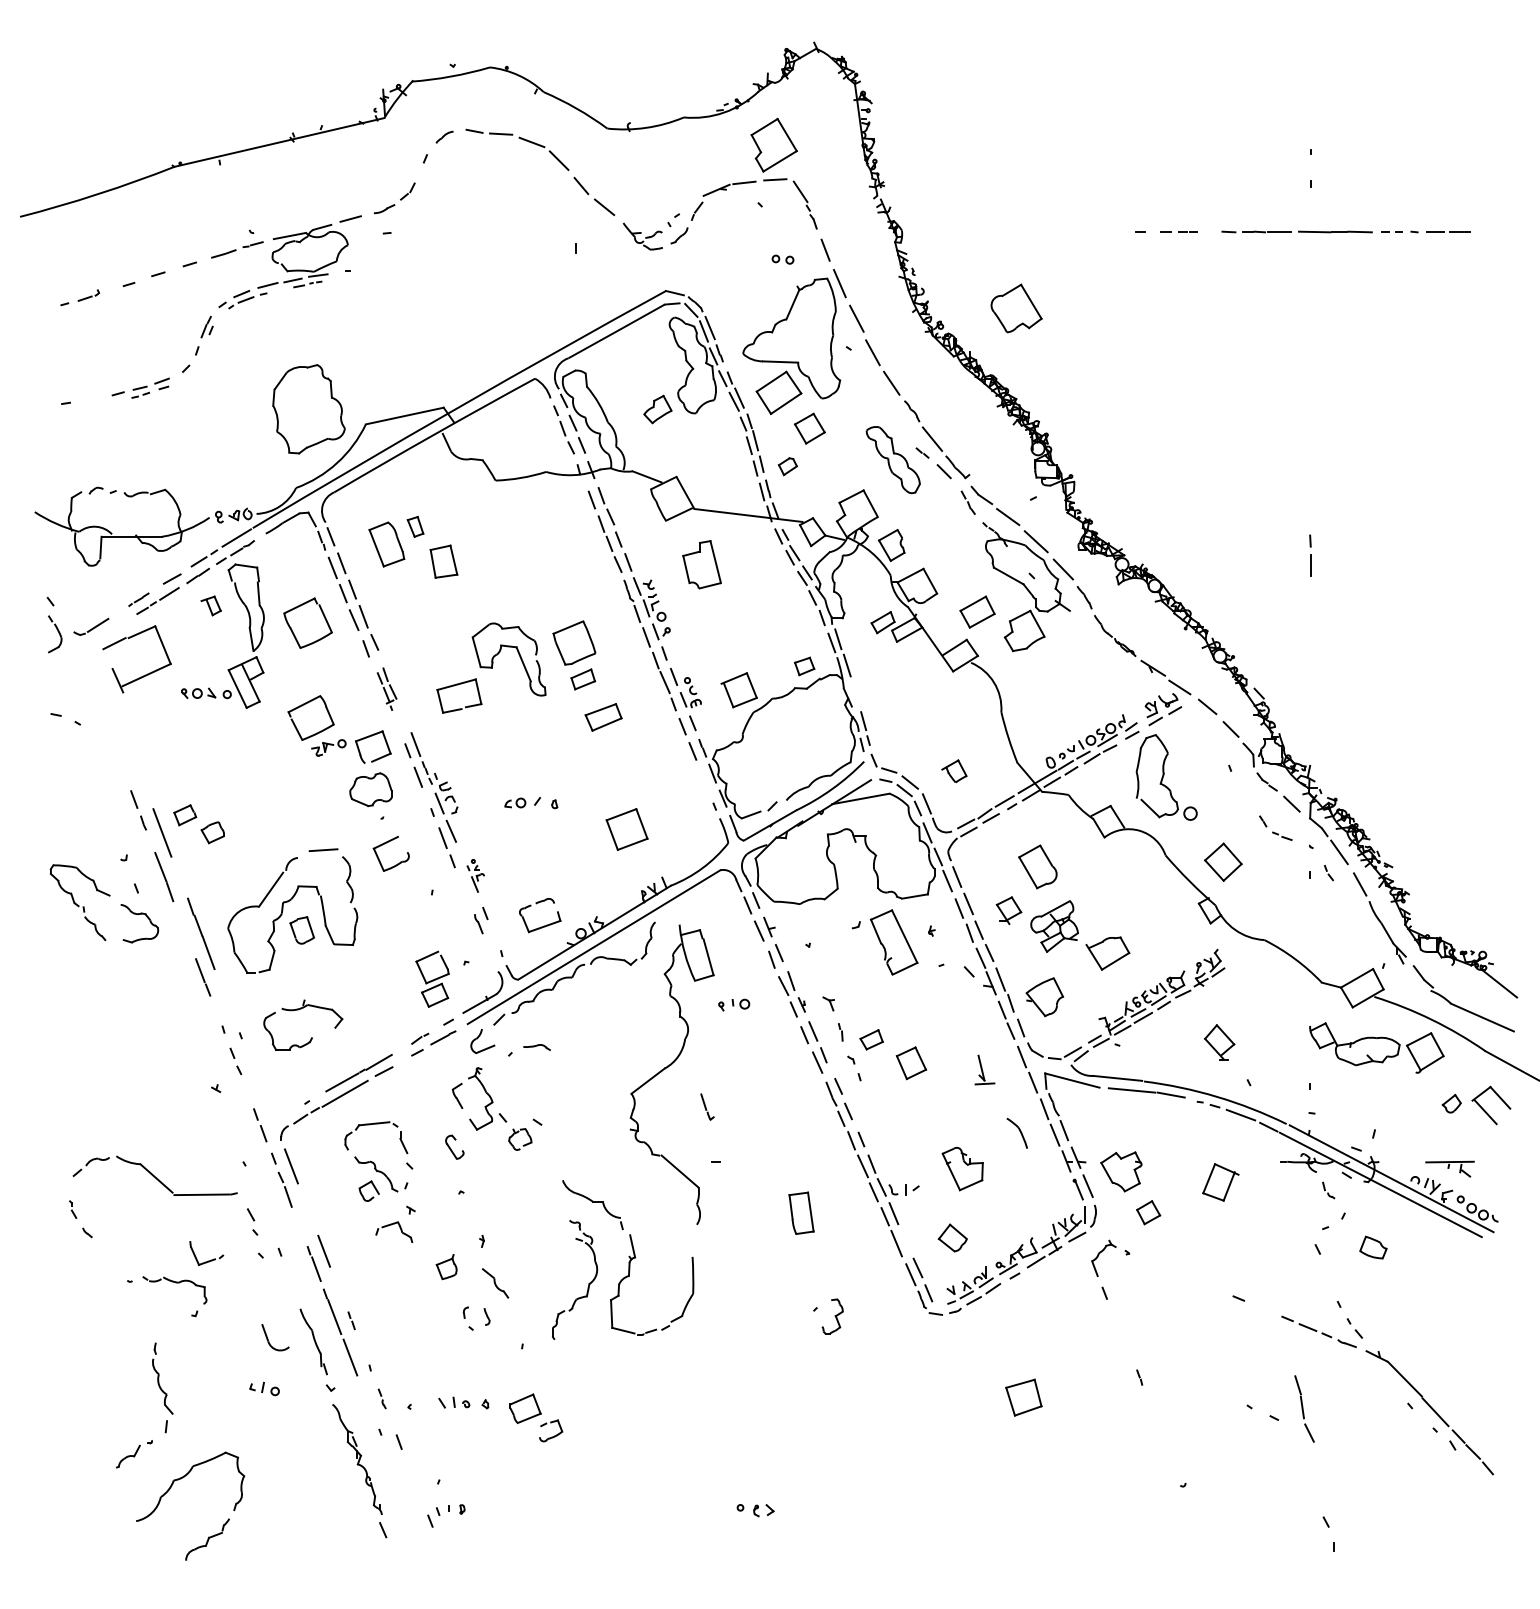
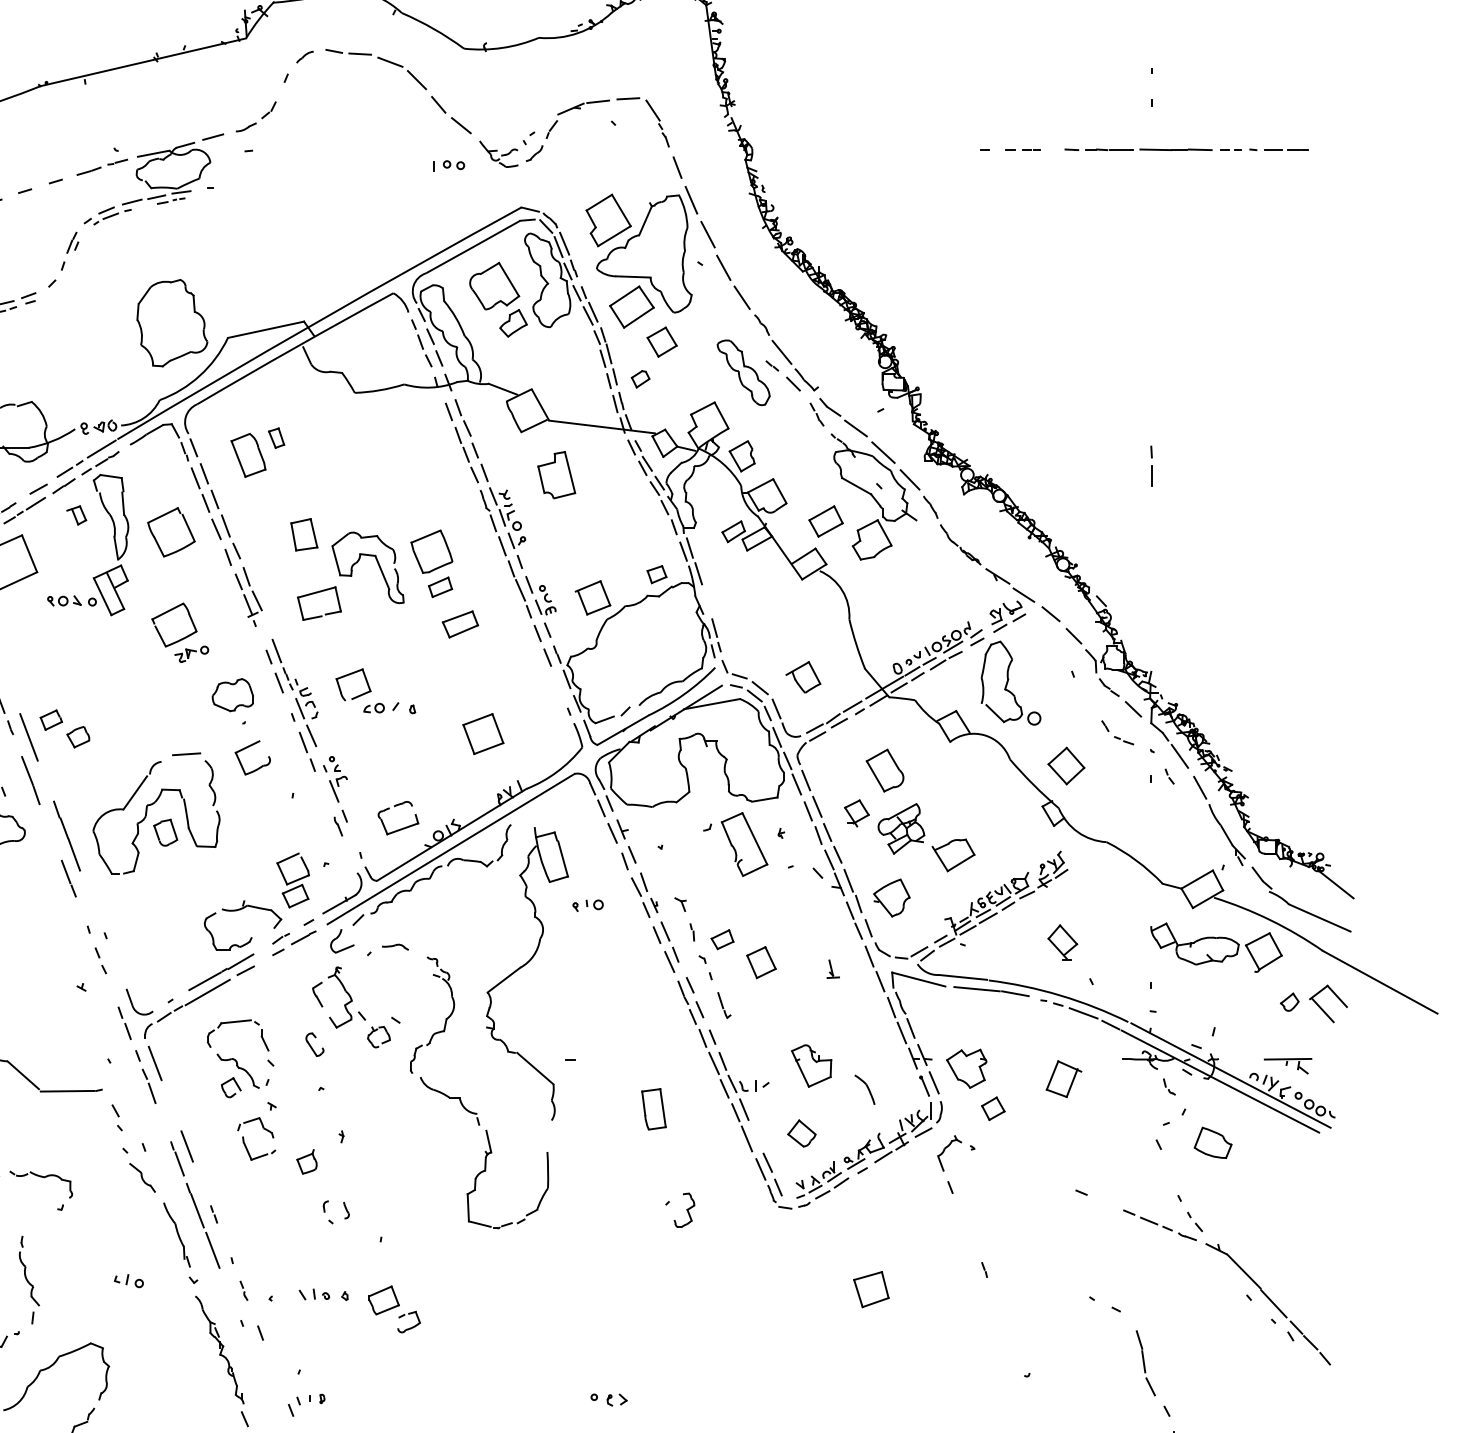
part: (773, 144) -> (607, 219), moved
part: (782, 259) -> (453, 164), moved
part: (1016, 308) -> (494, 286), moved
part: (443, 561) -> (303, 534), moved
part: (386, 688) -> (248, 596), size x1.43
part: (369, 737) -> (349, 675), moved
part: (954, 770) -> (803, 676), size x1.43
part: (475, 875) -> (335, 779), size x1.43
part: (298, 1010) -> (238, 911), moved
part: (984, 1069) -> (832, 968), size x0.62
part: (707, 1106) -> (724, 1004), moved
part: (1016, 1132) -> (864, 1088), moved
part: (1373, 1247) -> (1213, 1142), size x1.43
part: (208, 1260) -> (260, 1155), moved
part: (495, 1283) -> (142, 1177), moved
part: (588, 1283) -> (445, 1018), moved
part: (268, 1338) -> (132, 1002), moved
part: (1304, 1408) -> (1145, 1362), moved

